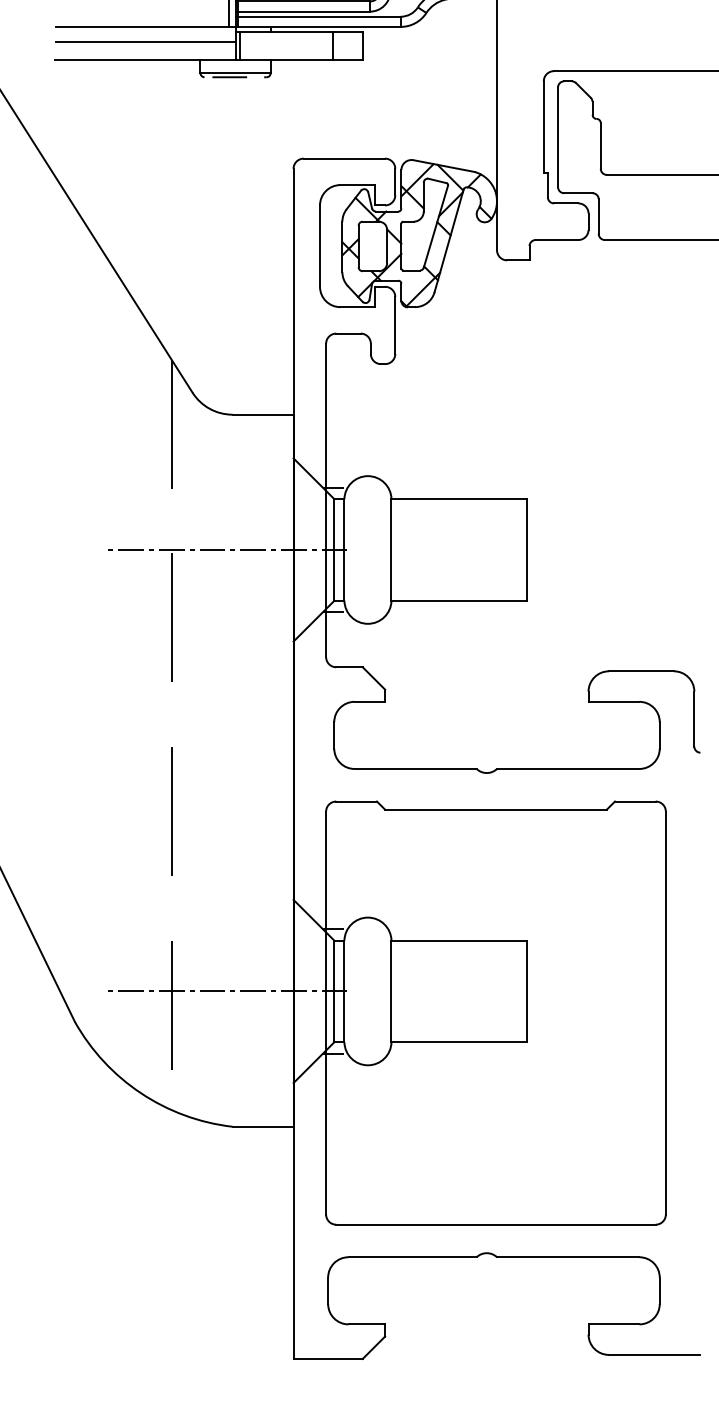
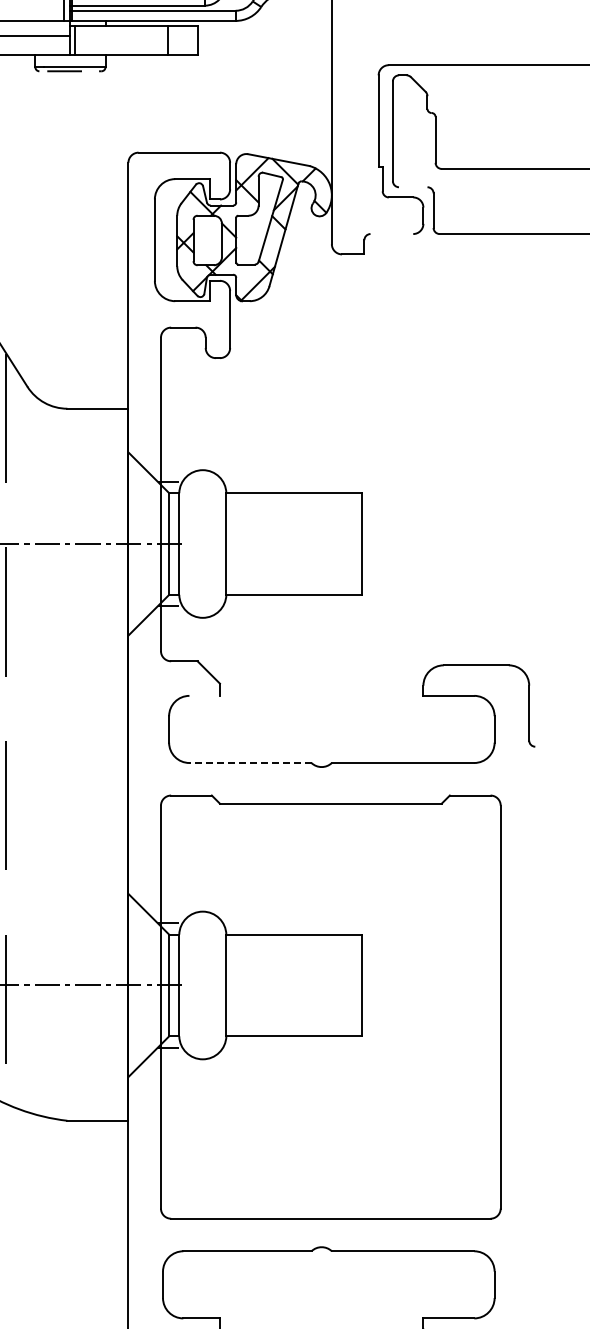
line: (578, 193) -> (413, 187), removed
line: (556, 240) -> (391, 234), removed
line: (369, 701) -> (204, 695), removed
line: (415, 768) -> (250, 762), solid -> dashed

